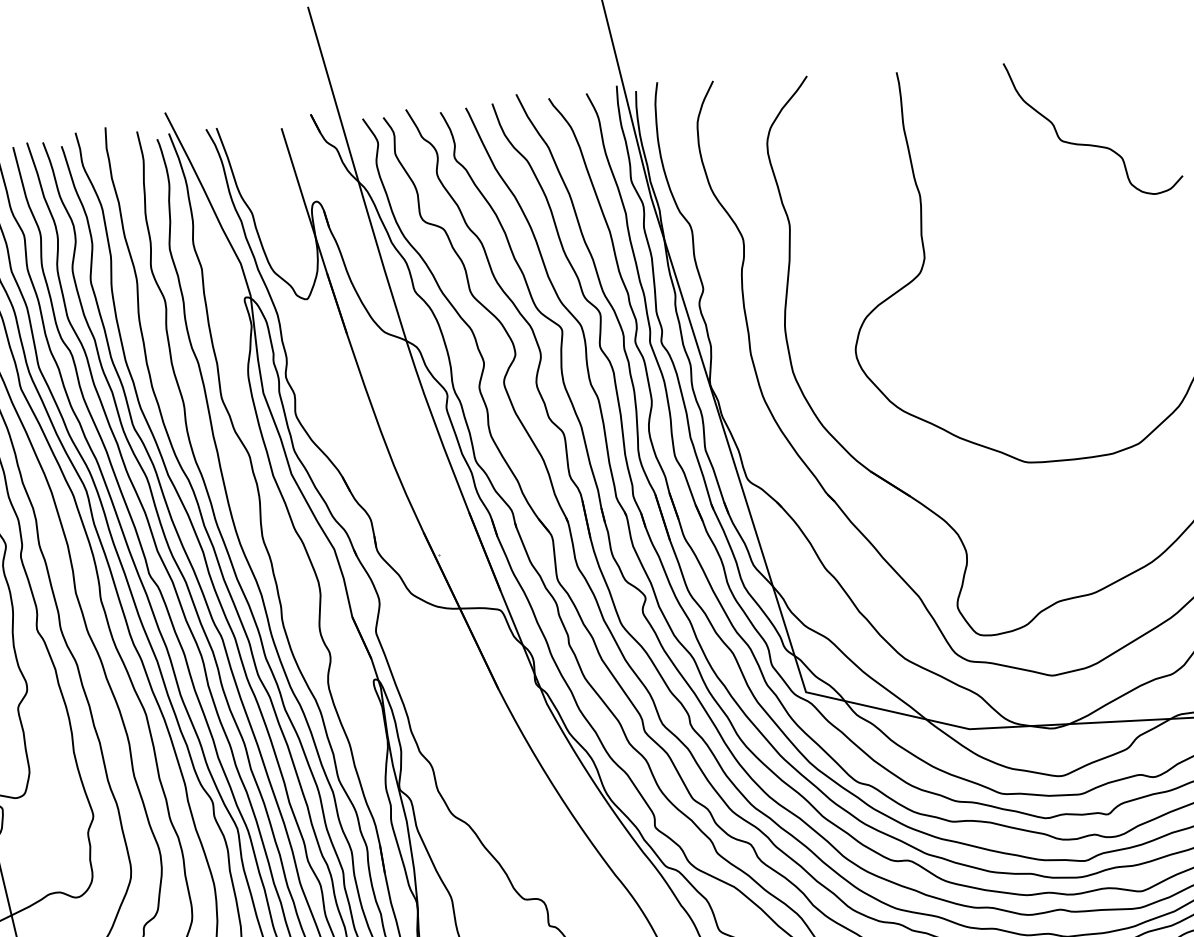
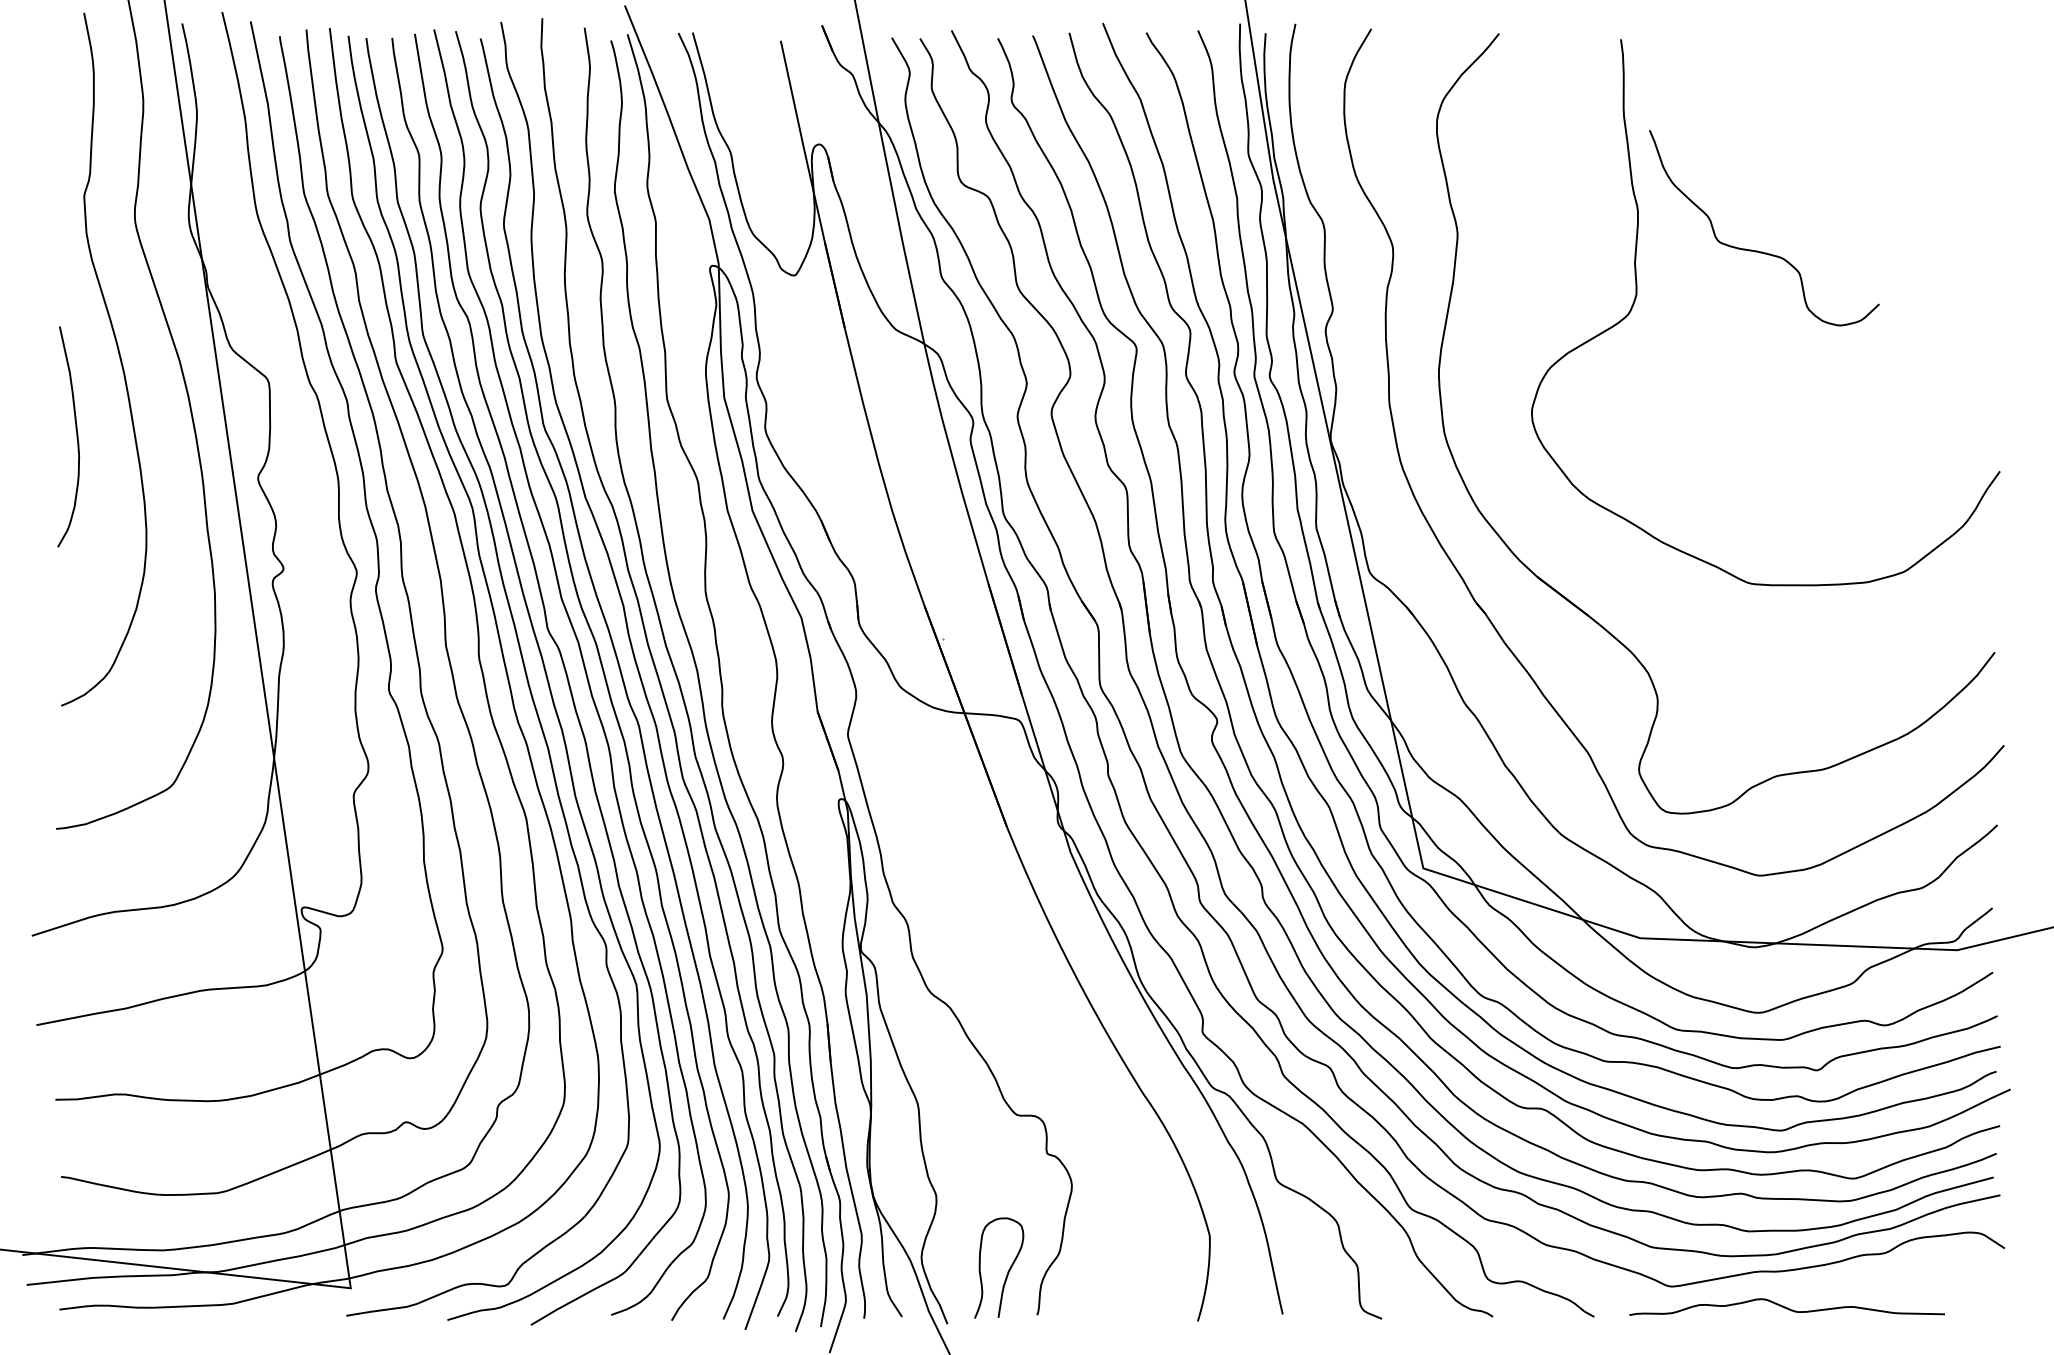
curve: (1090, 144) -> (1757, 250), moved

